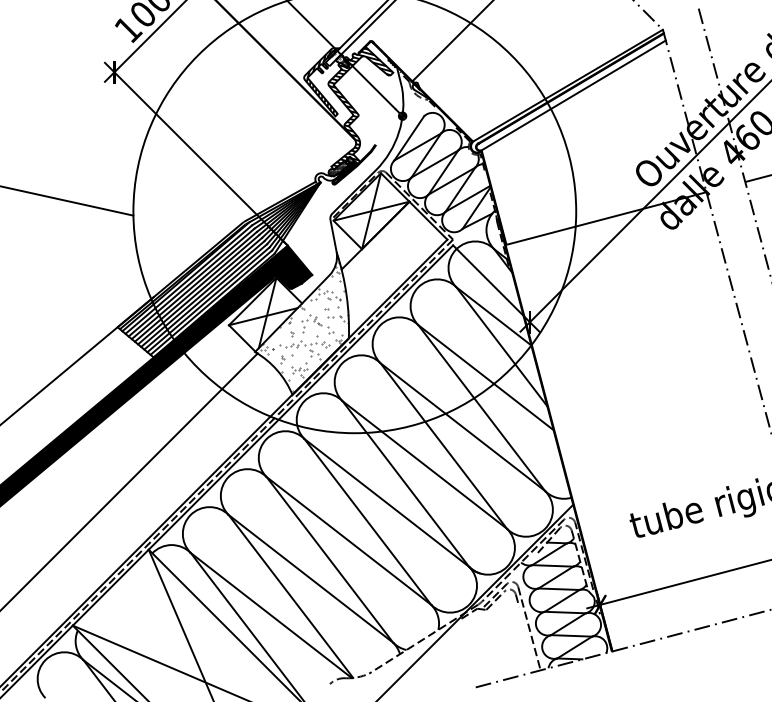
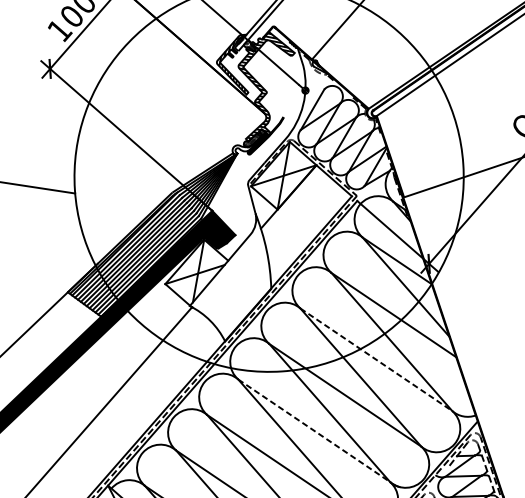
hatch: (303, 325) -> (230, 279), removed
line: (463, 427) -> (377, 360), solid -> dashed
line: (387, 503) -> (314, 431), solid -> dashed

